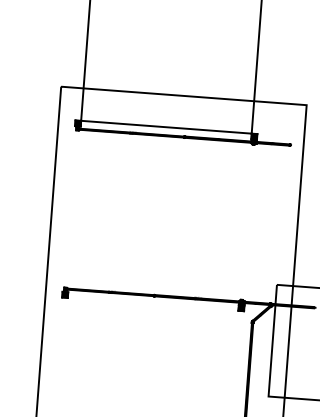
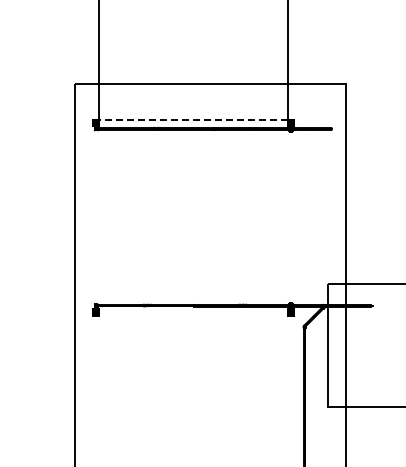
line: (166, 127) -> (193, 119), solid -> dashed

